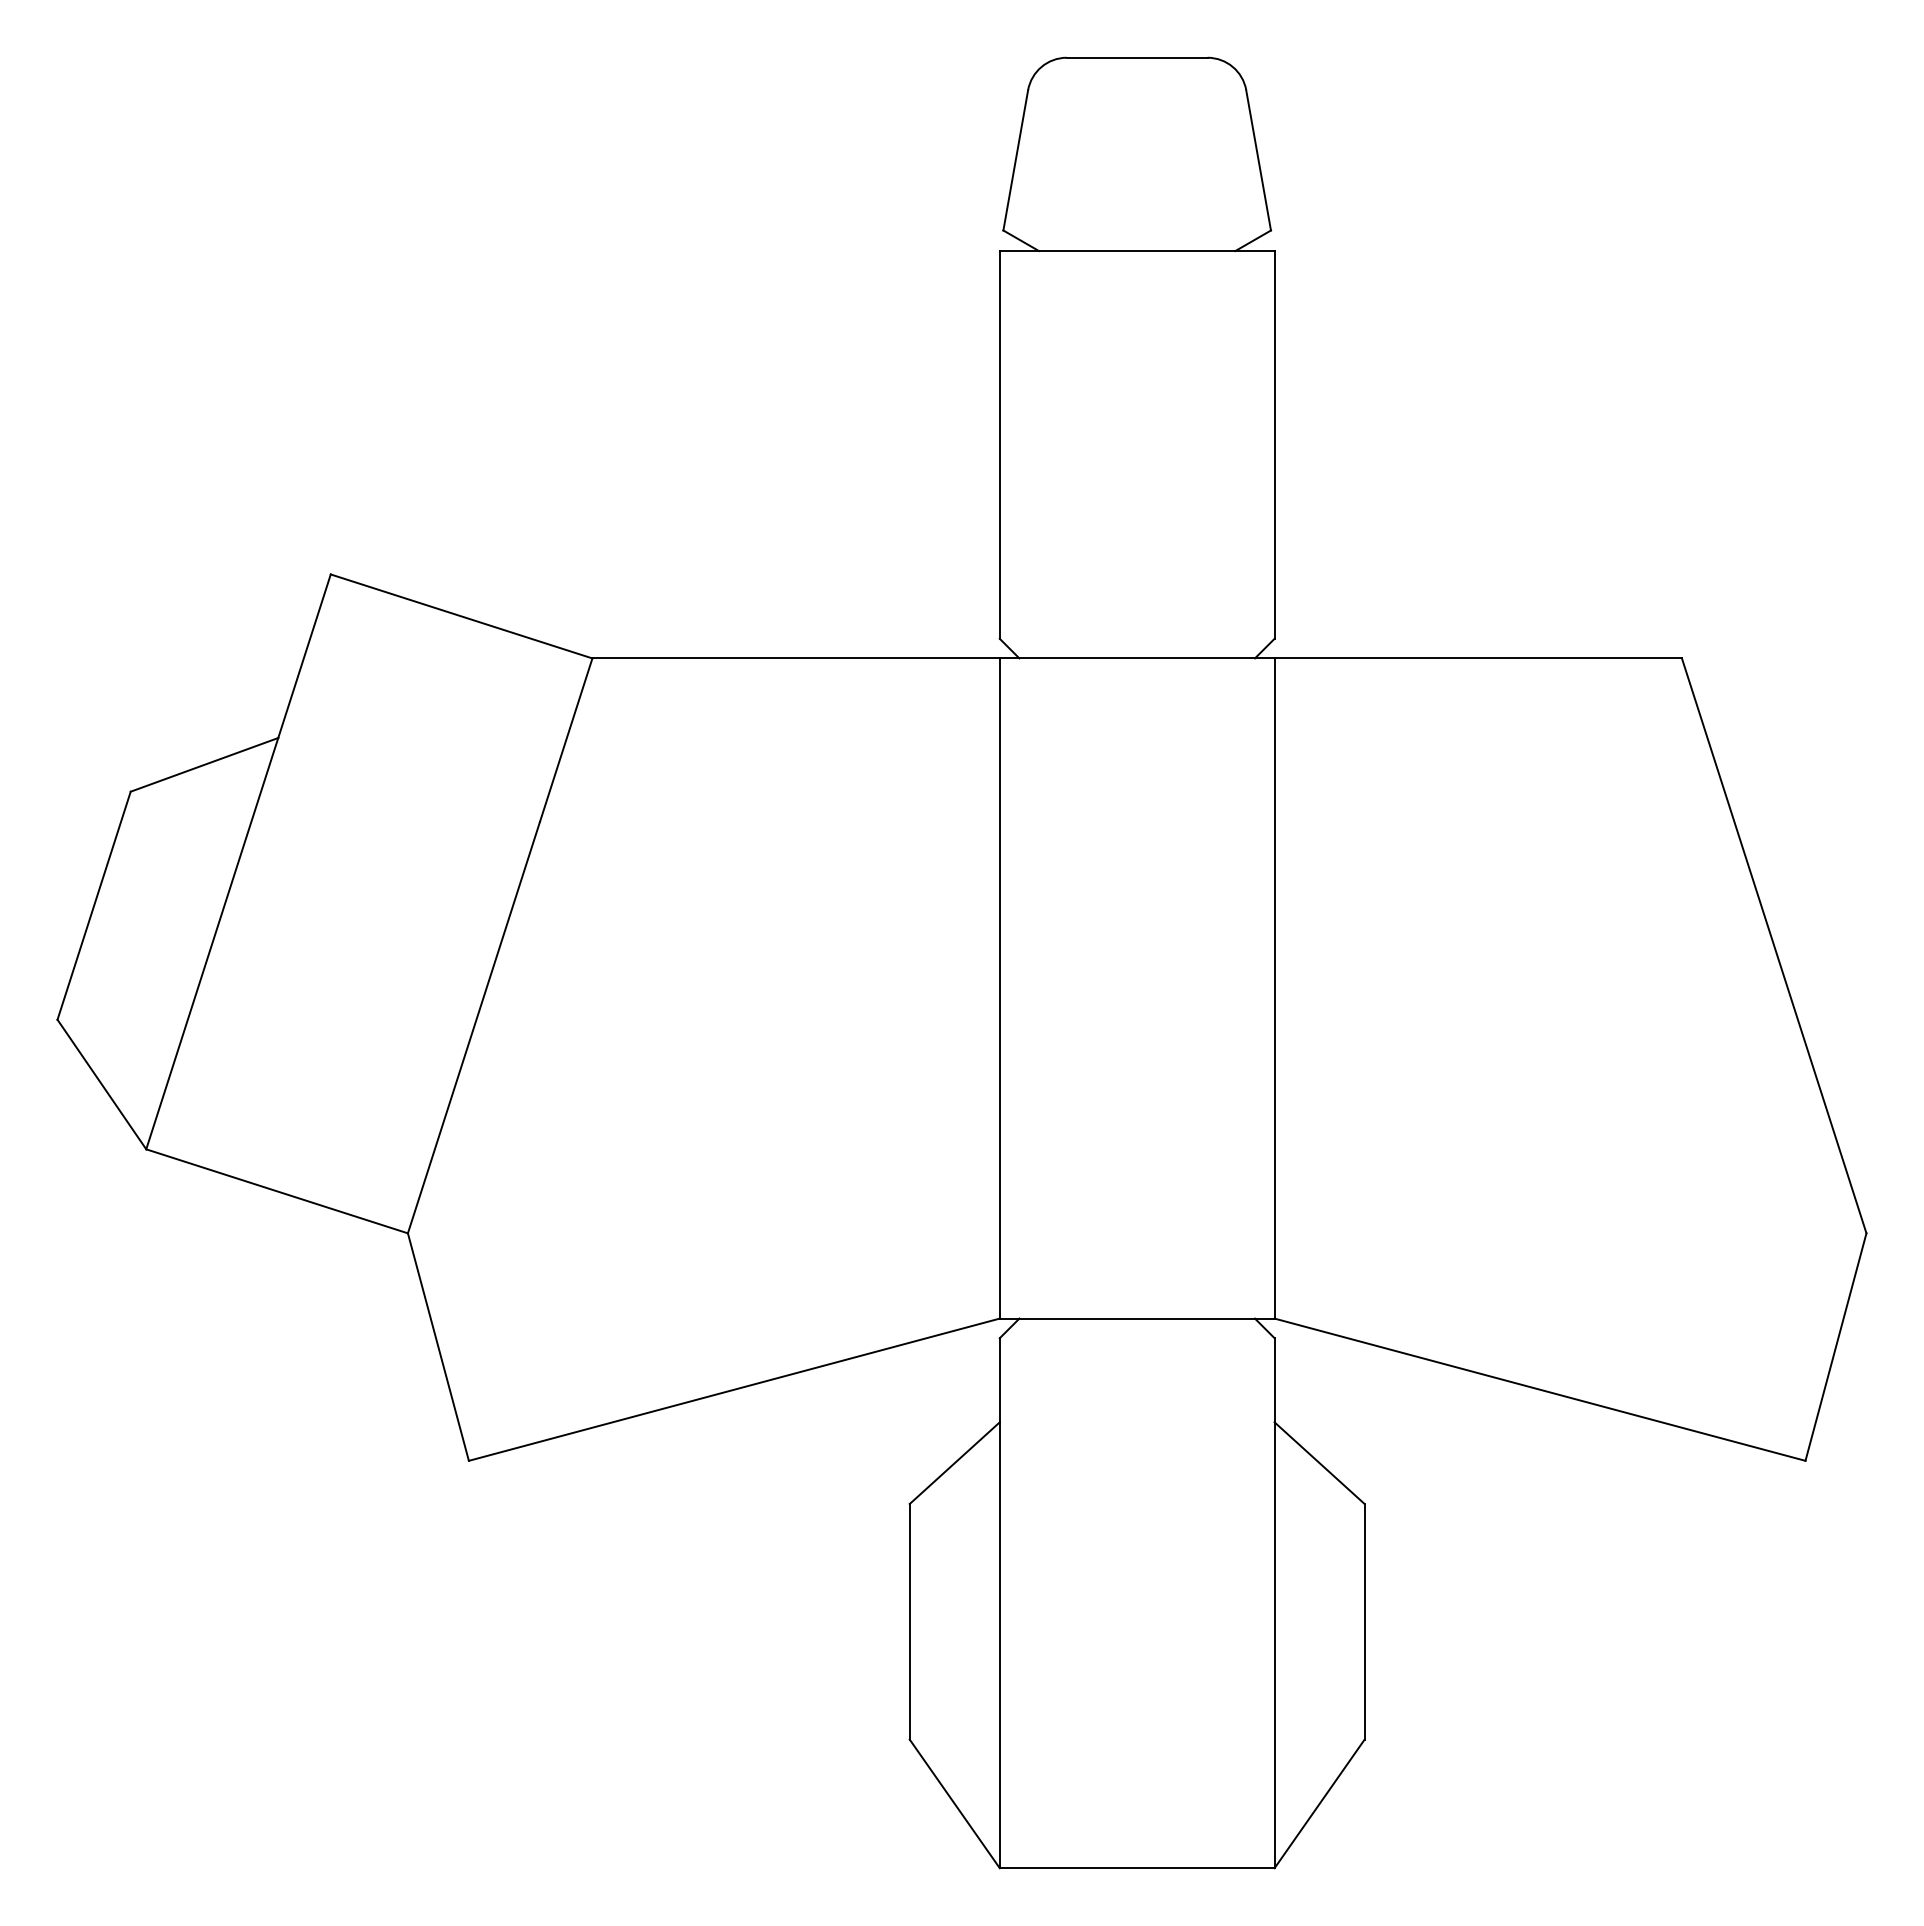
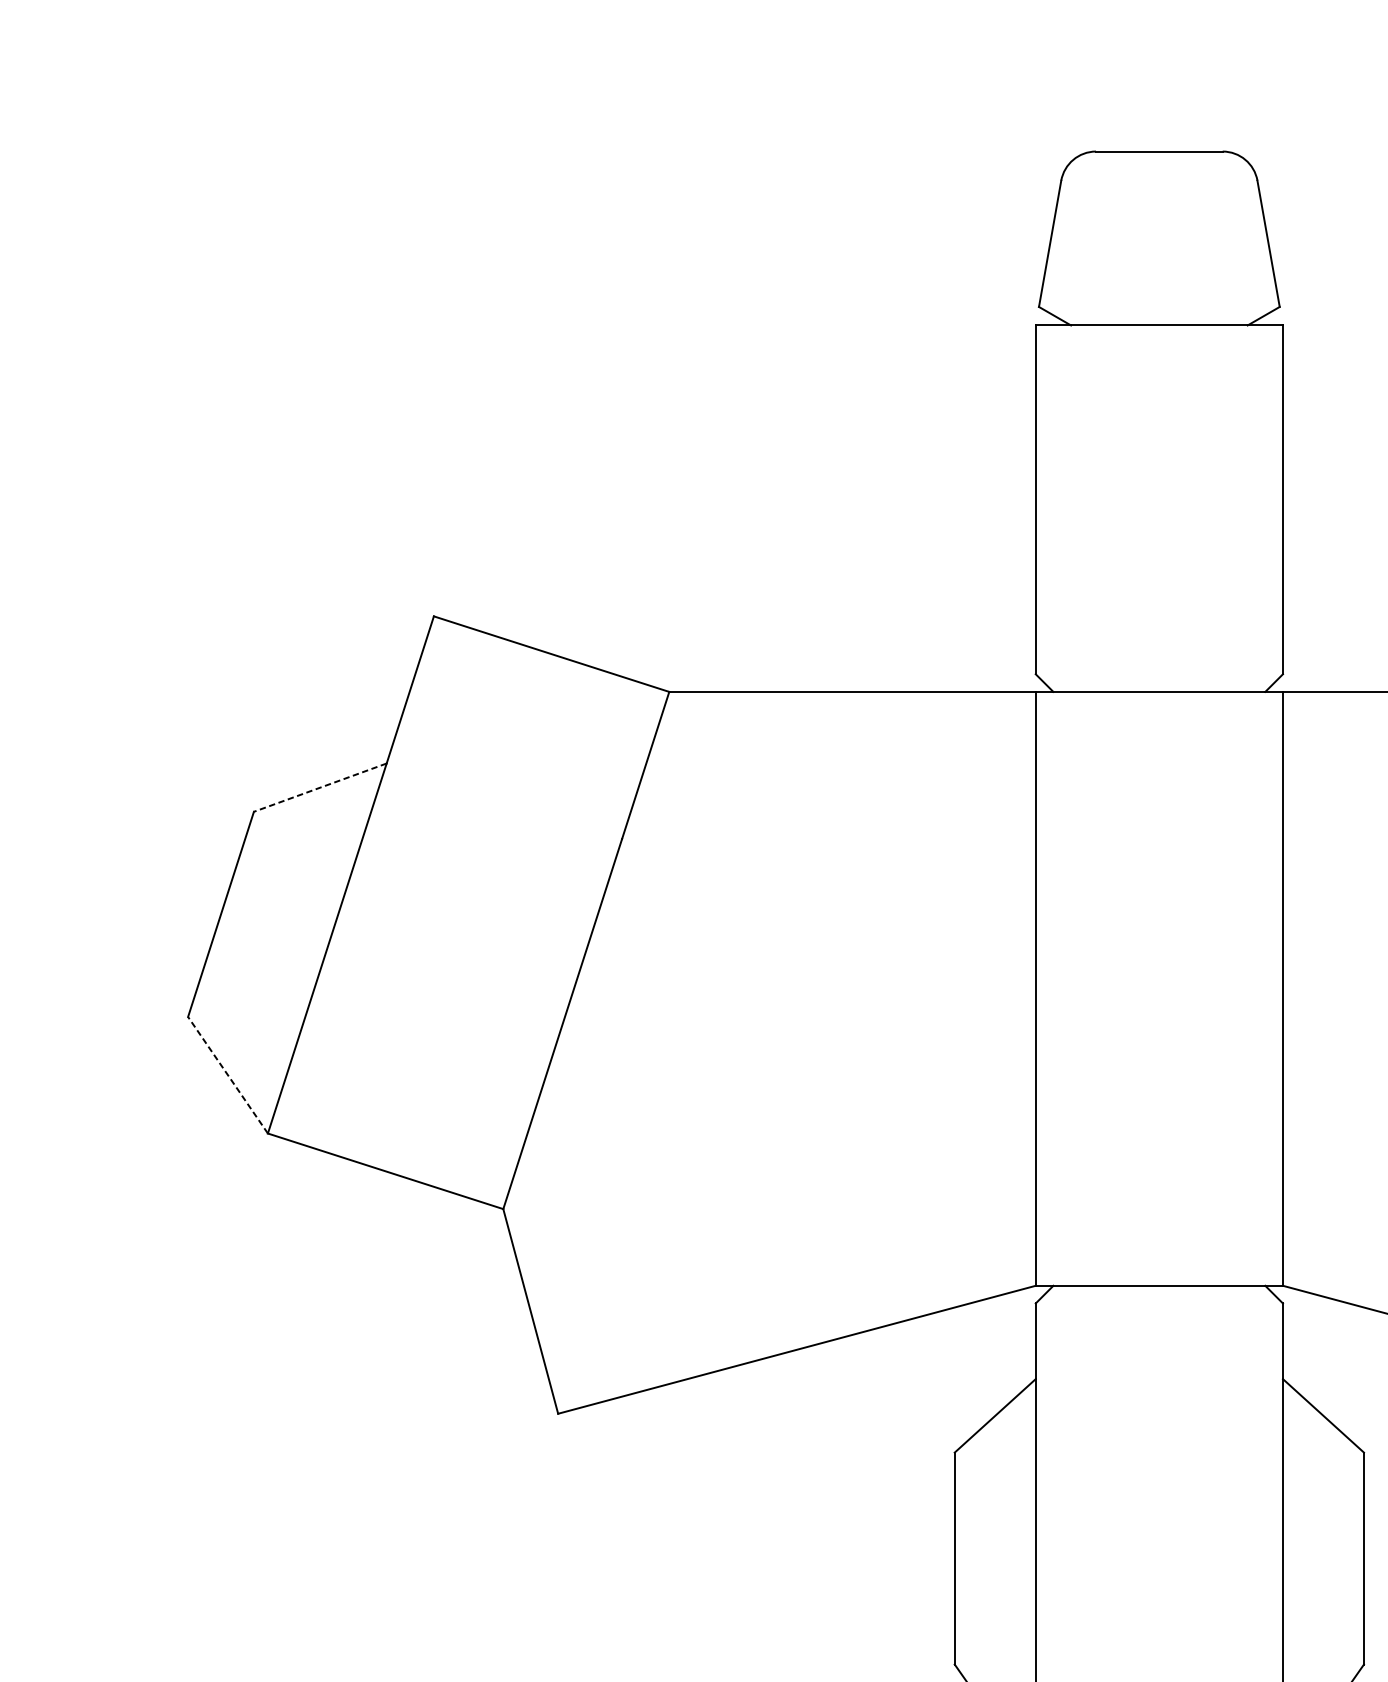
line: (204, 764) -> (320, 787), solid -> dashed
line: (101, 1084) -> (227, 1075), solid -> dashed

